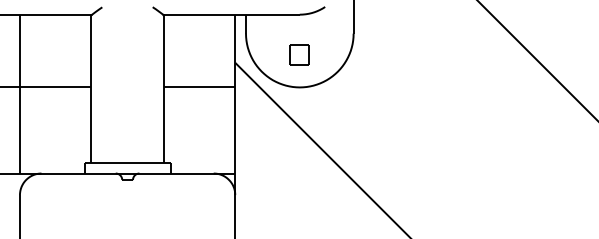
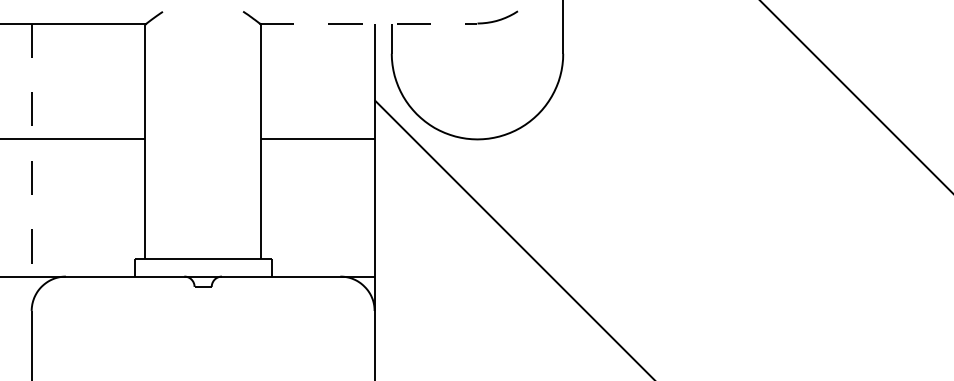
line: (231, 14) -> (368, 23), solid -> dashed
part: (299, 54) -> (477, 86), removed
line: (19, 94) -> (30, 150), solid -> dashed

